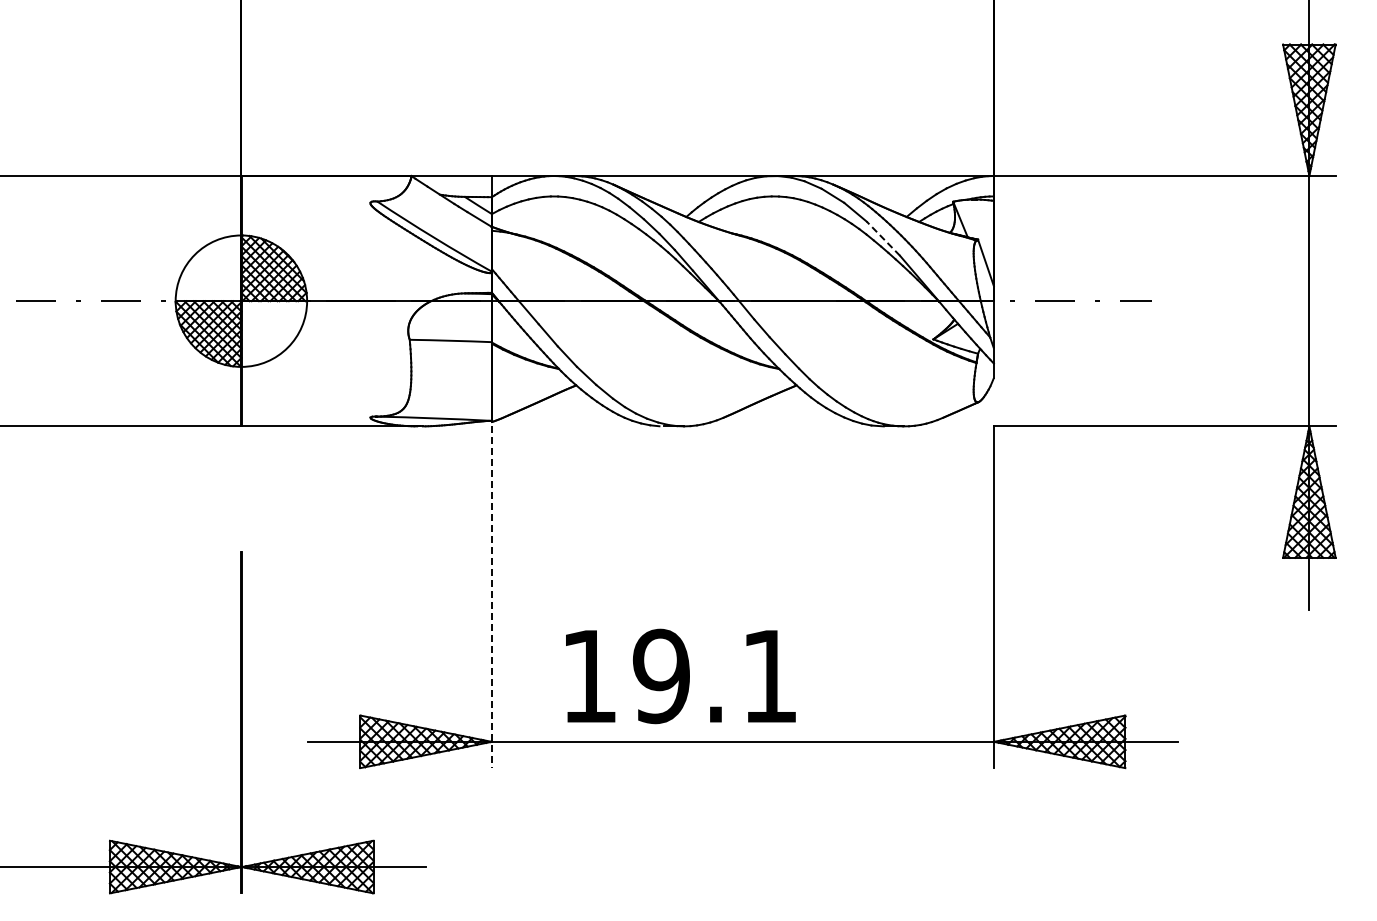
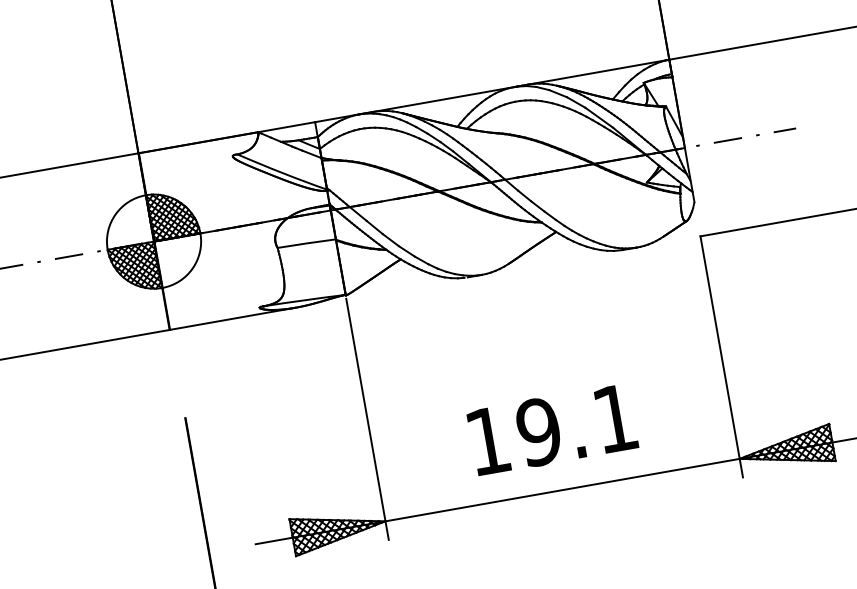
line: (883, 238) -> (599, 117), dashed -> solid
line: (491, 597) -> (367, 419), dashed -> solid
text: (680, 676) -> (552, 429), moved

